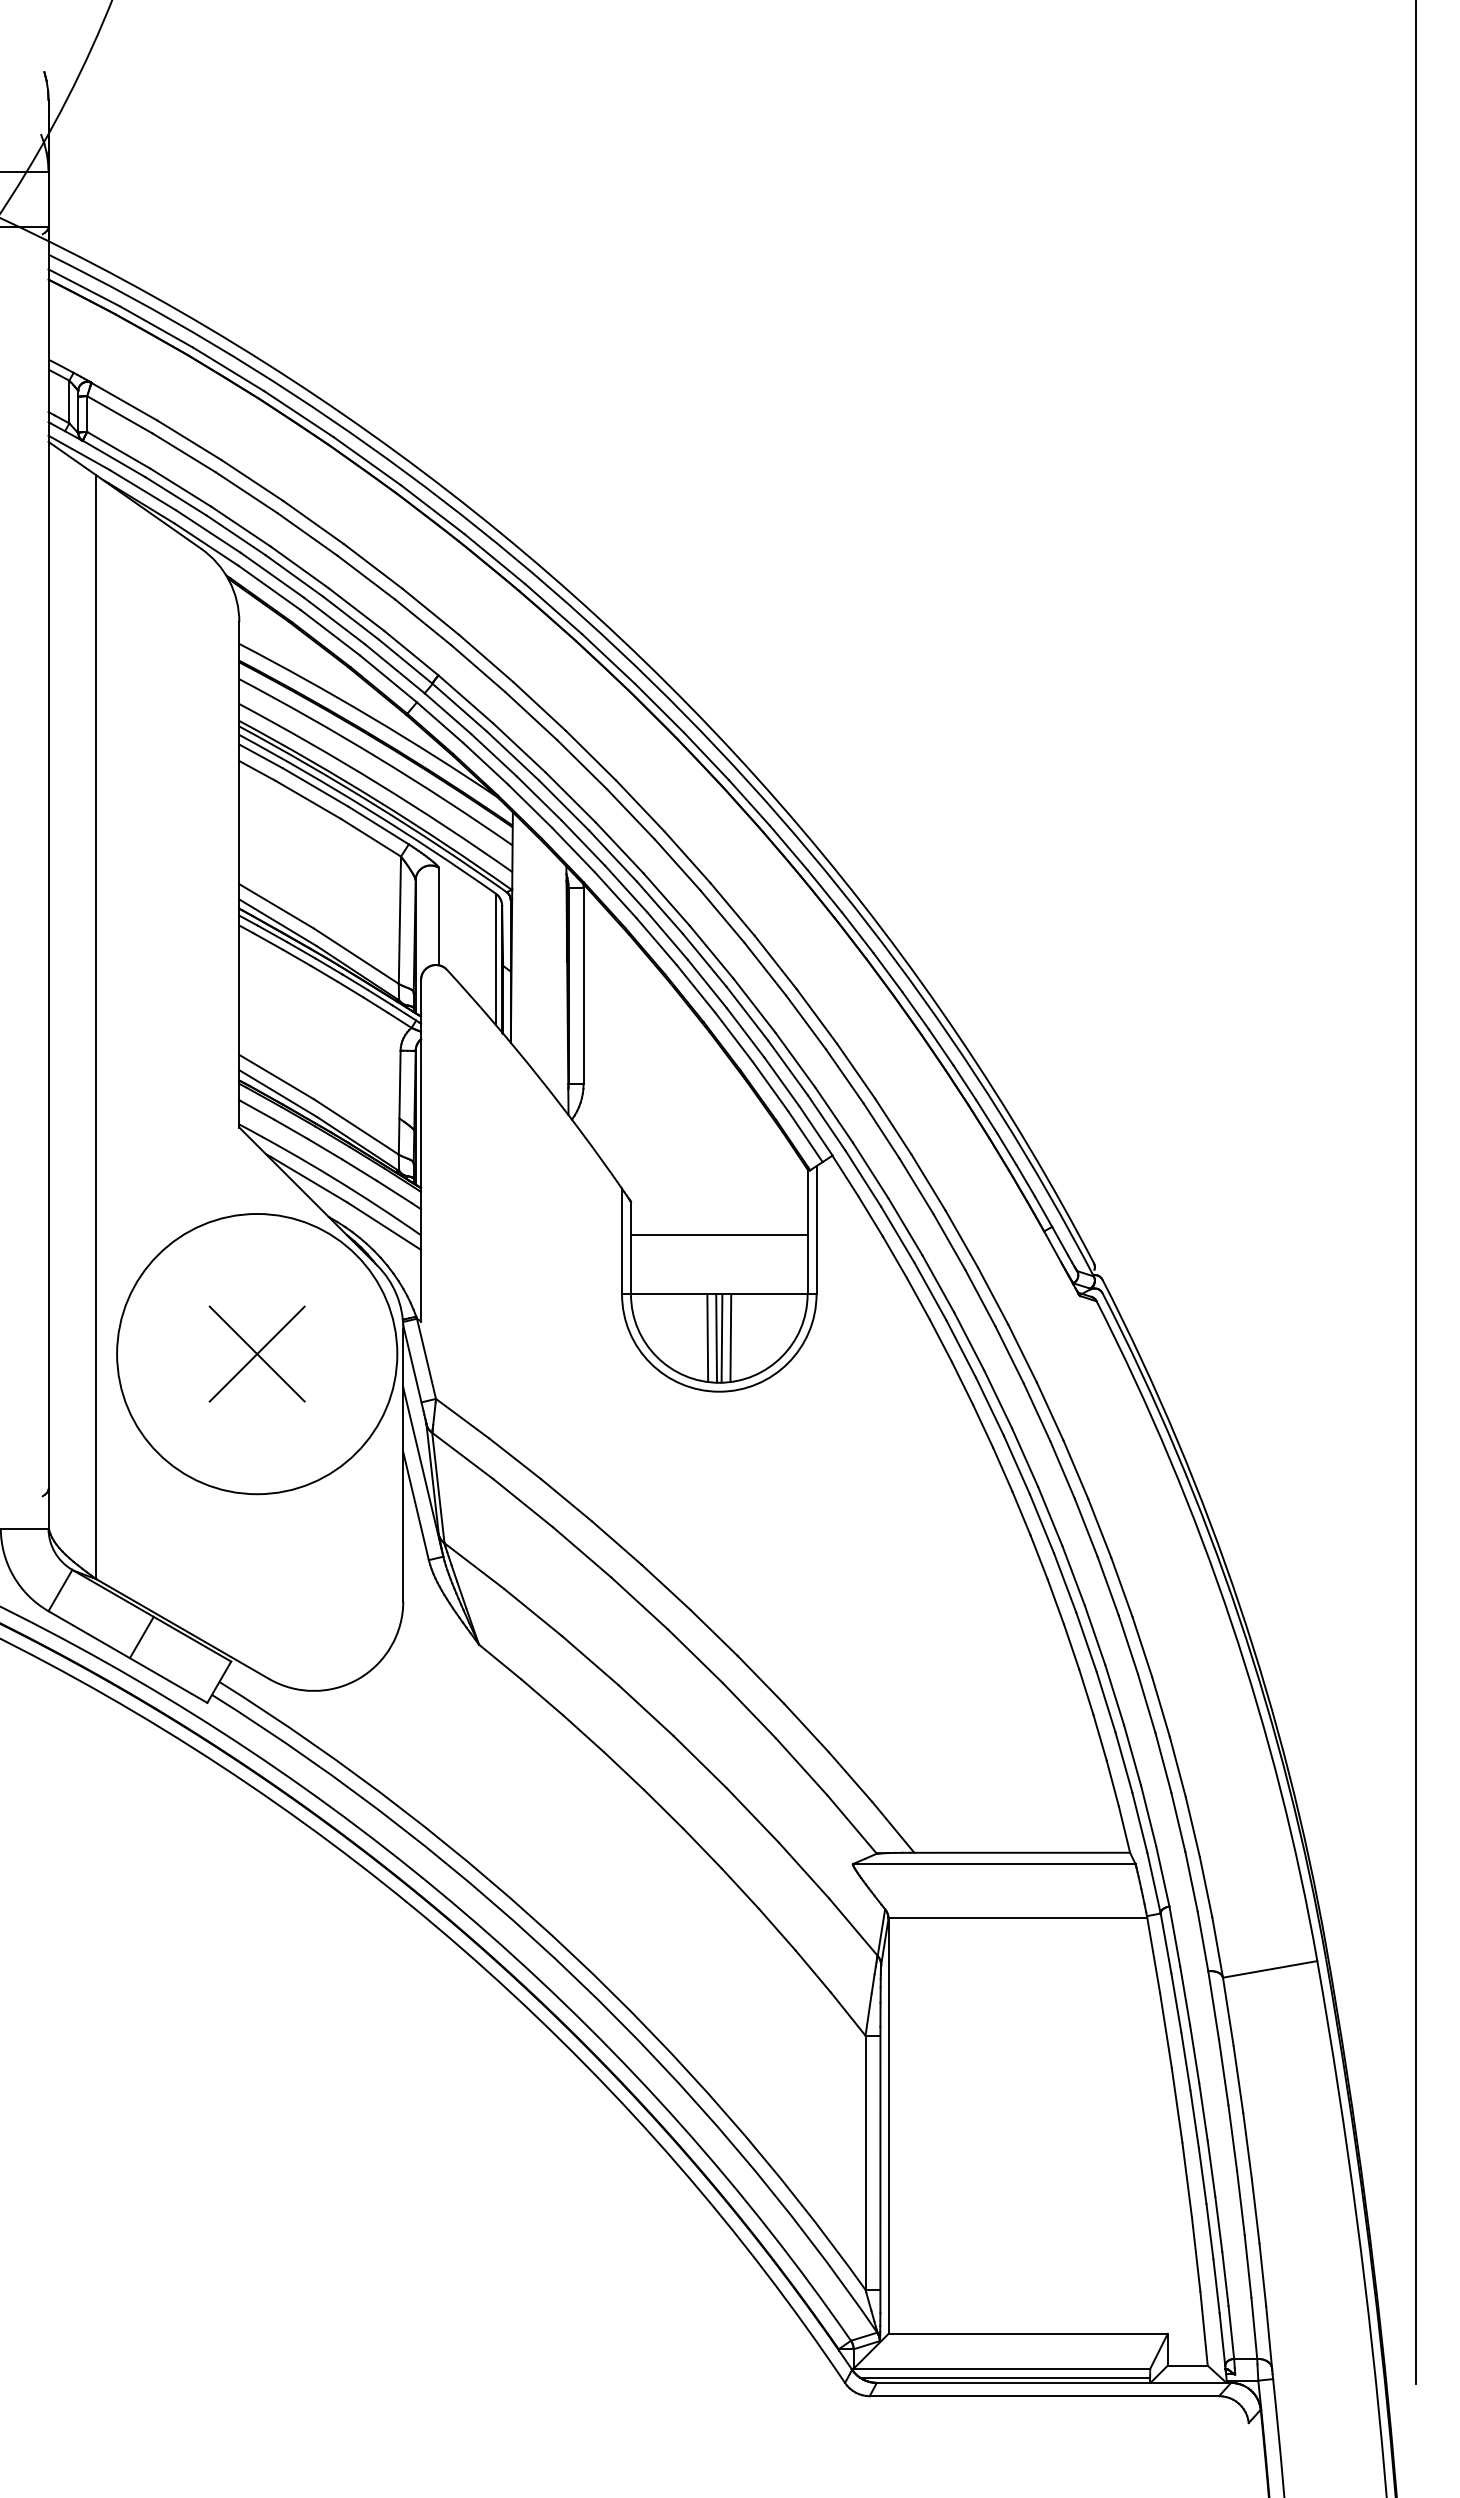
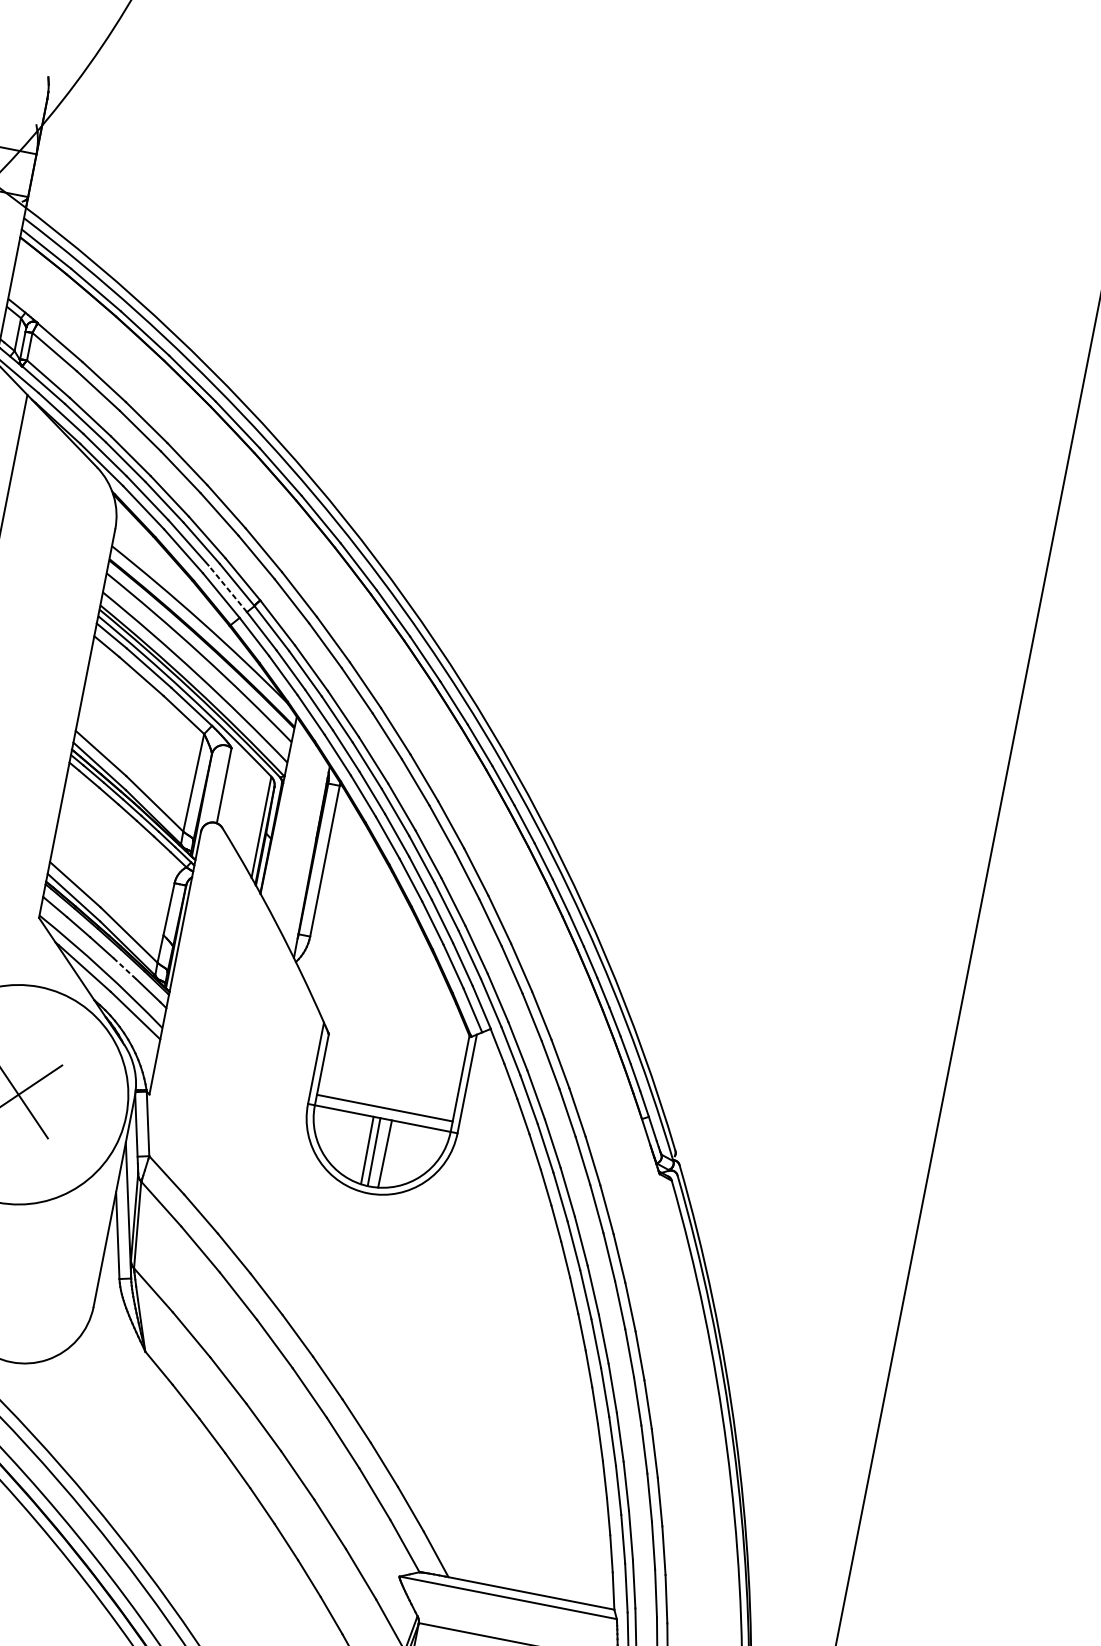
line: (394, 668) -> (227, 588), solid -> dashed
line: (359, 1170) -> (124, 969), solid -> dashed
line: (719, 1234) -> (385, 1107), moved
line: (721, 1338) -> (377, 1152), removed

